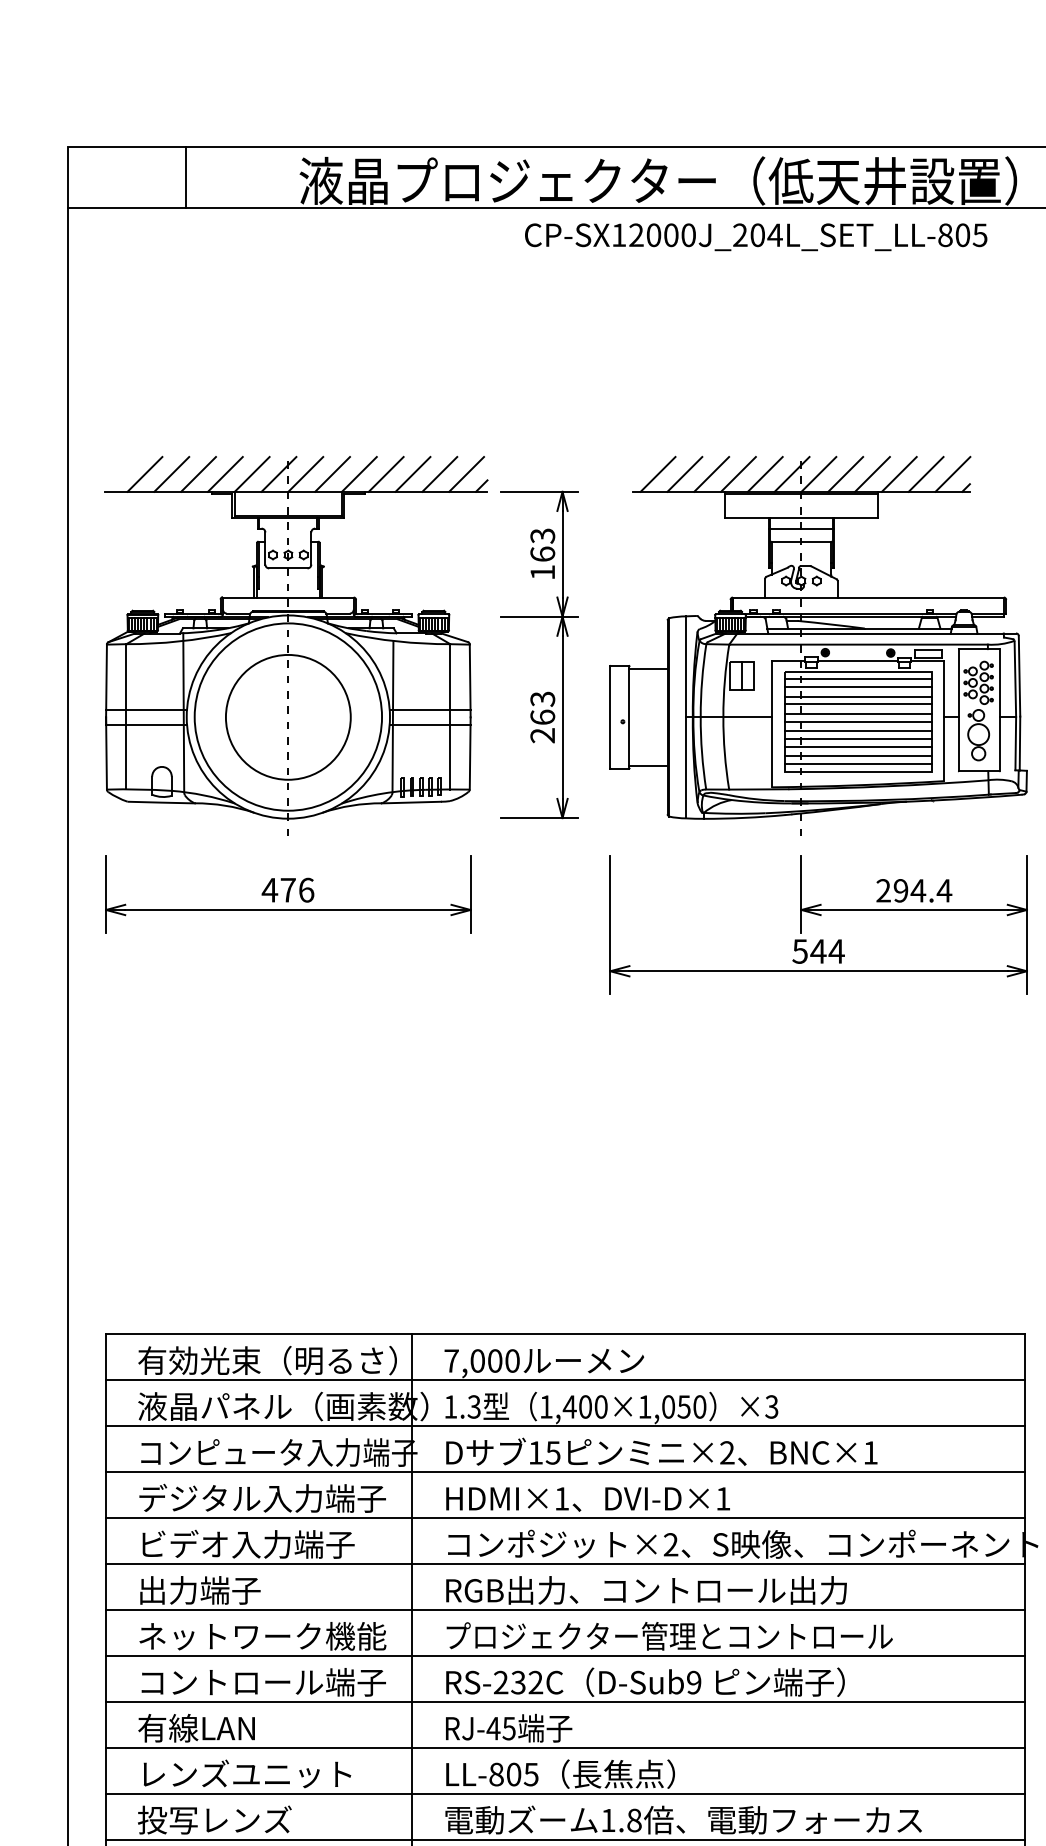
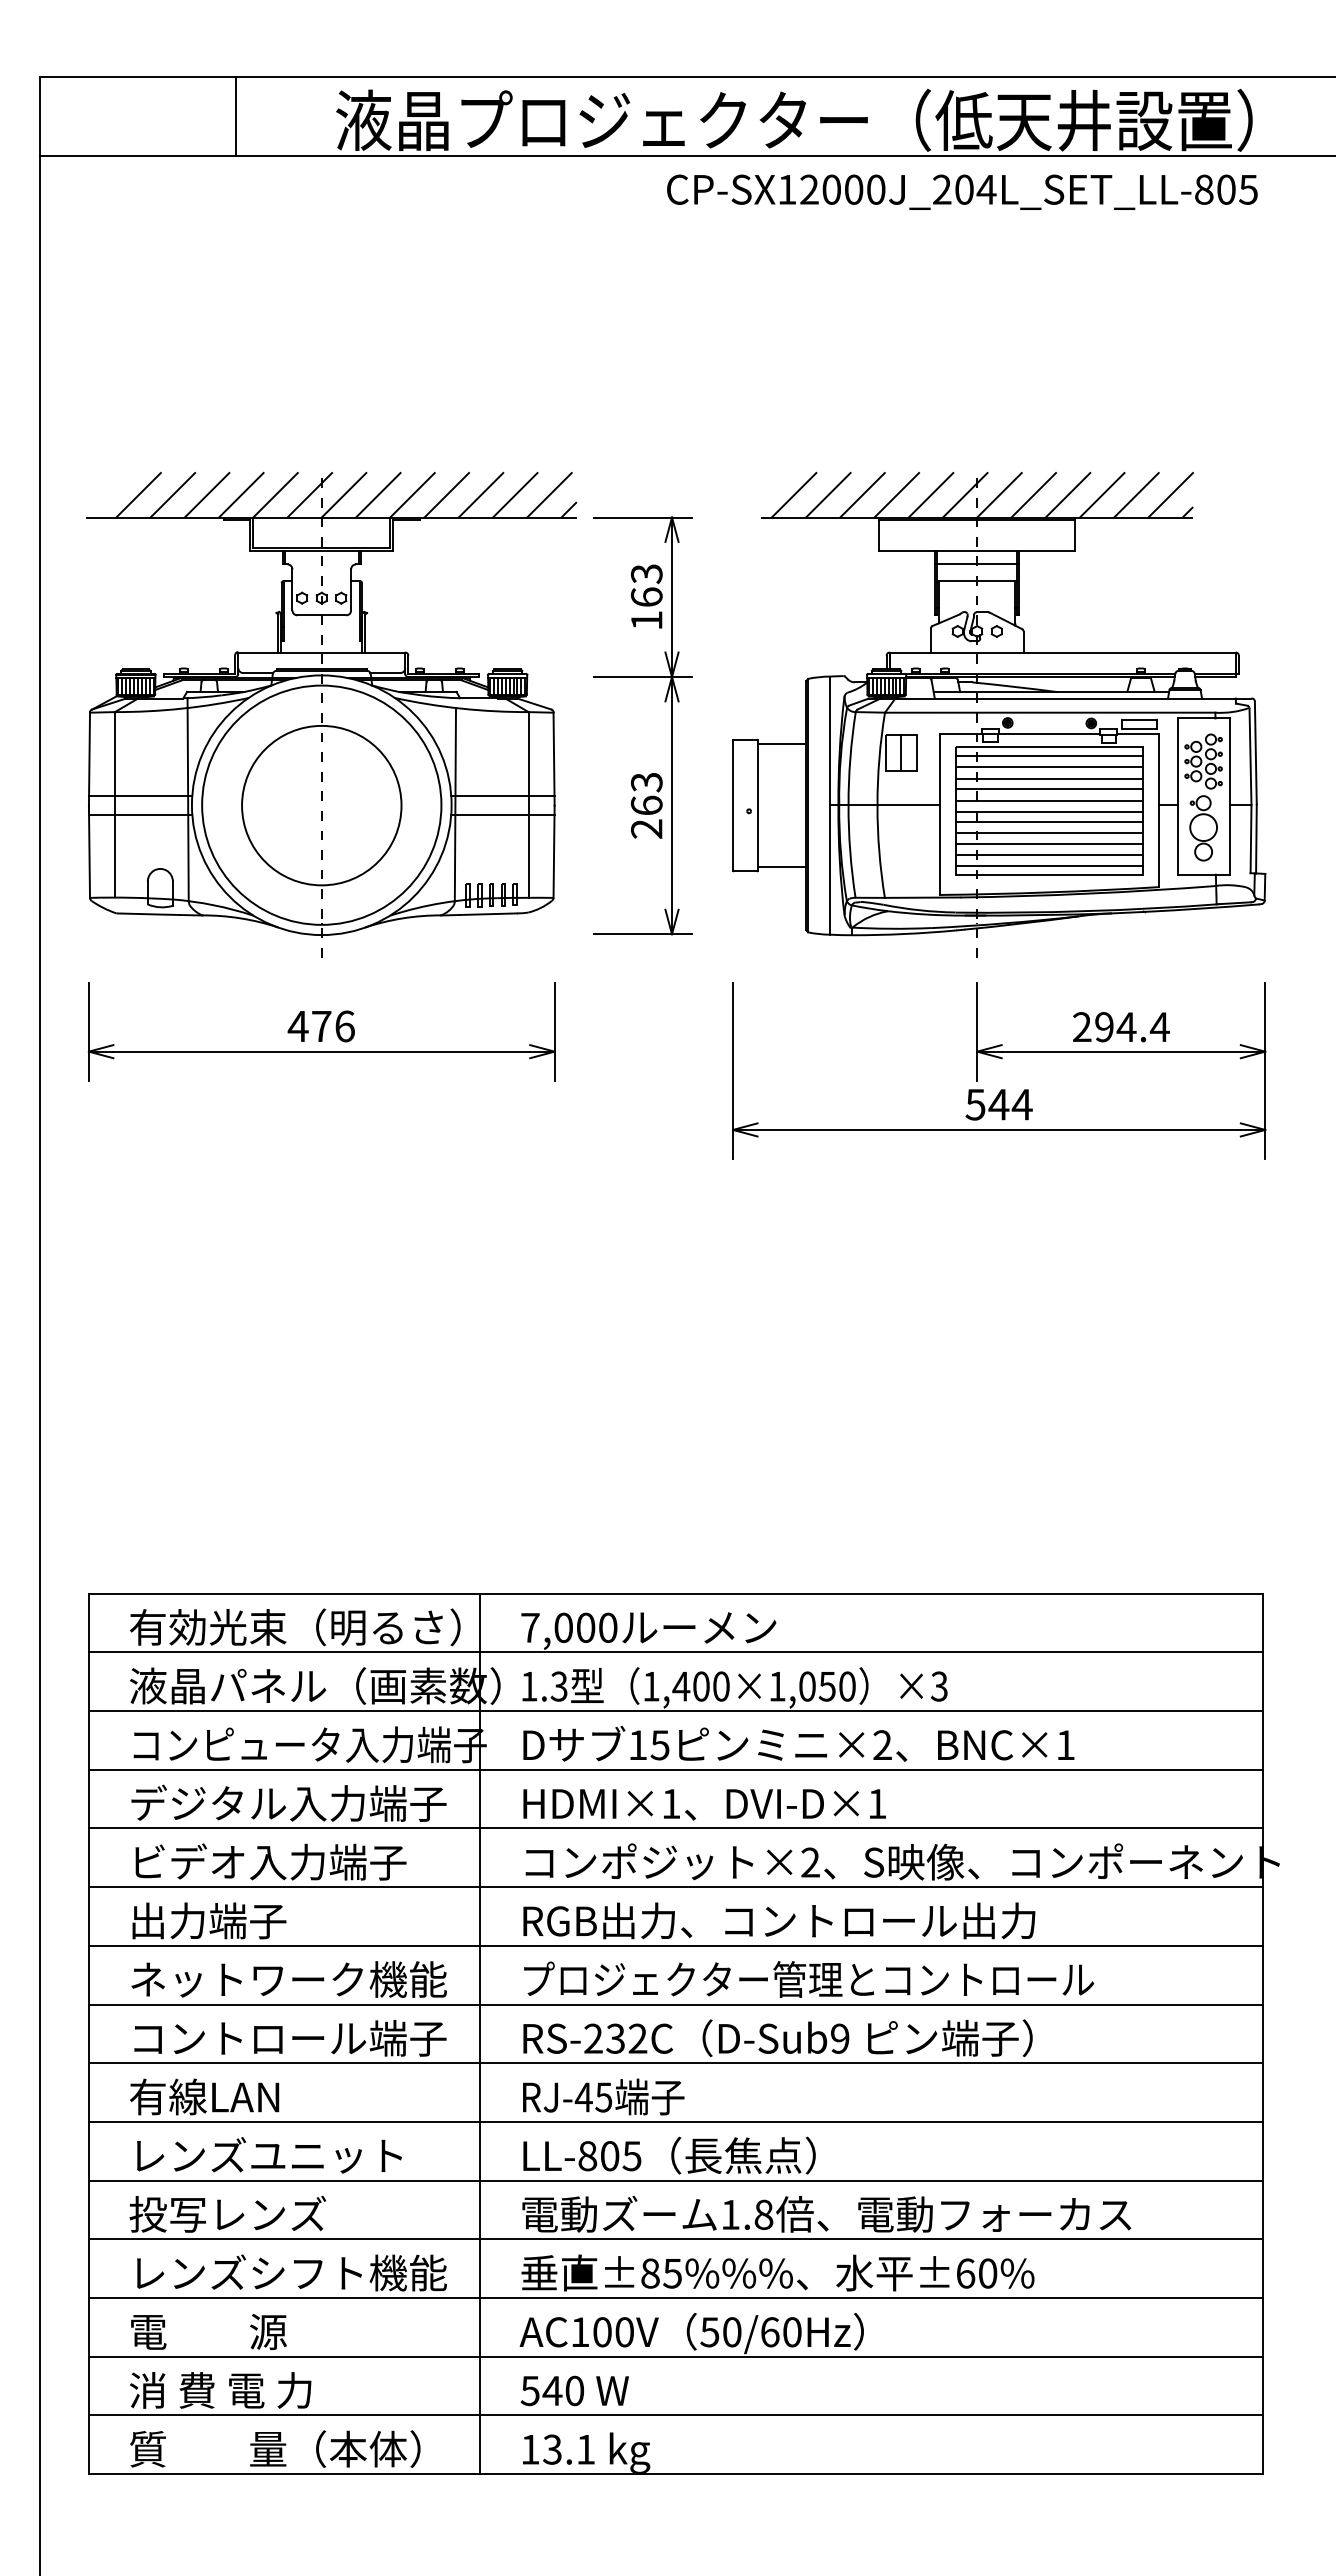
line: (185, 177) -> (235, 116), moved
text: (756, 236) -> (962, 191), moved

